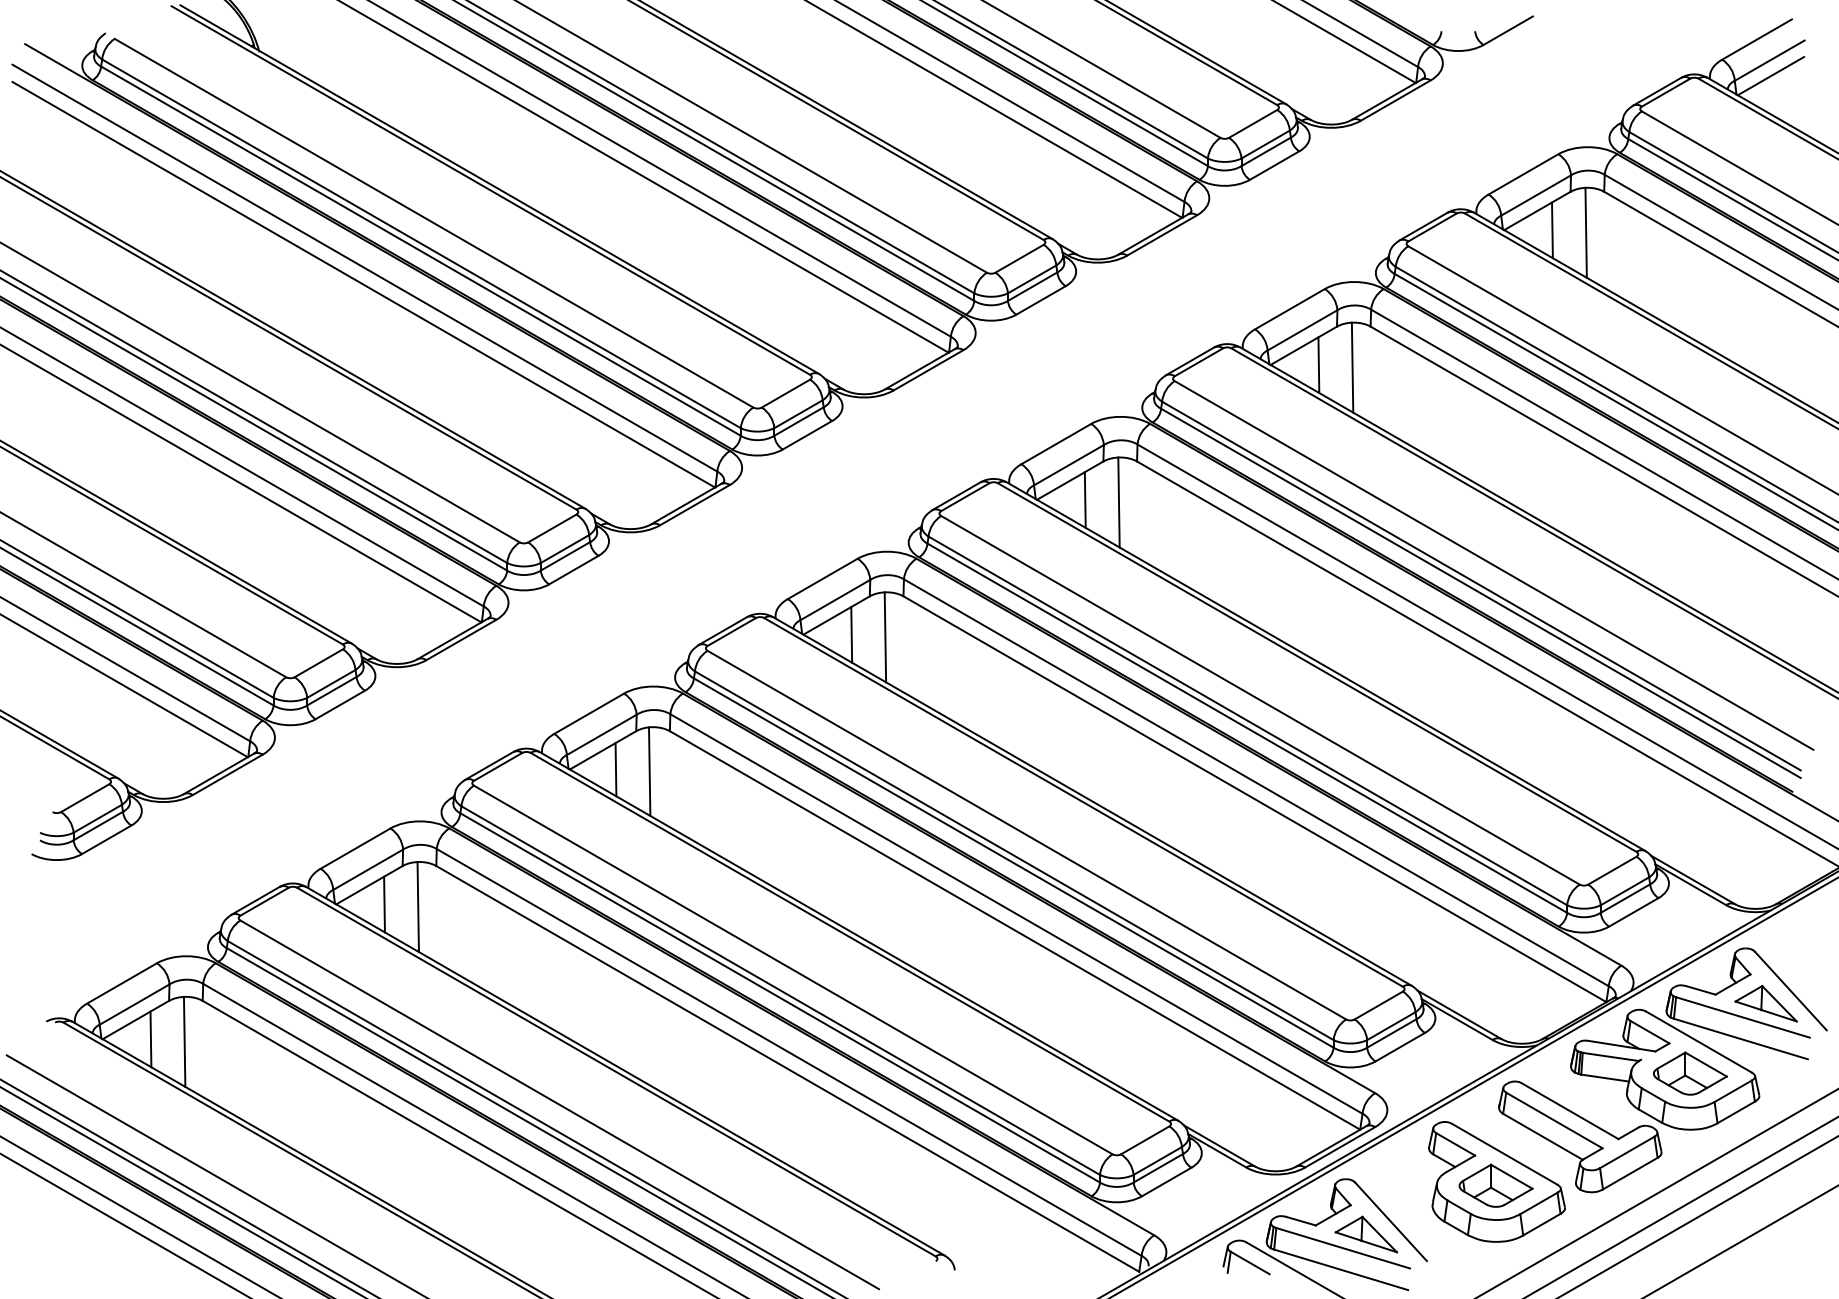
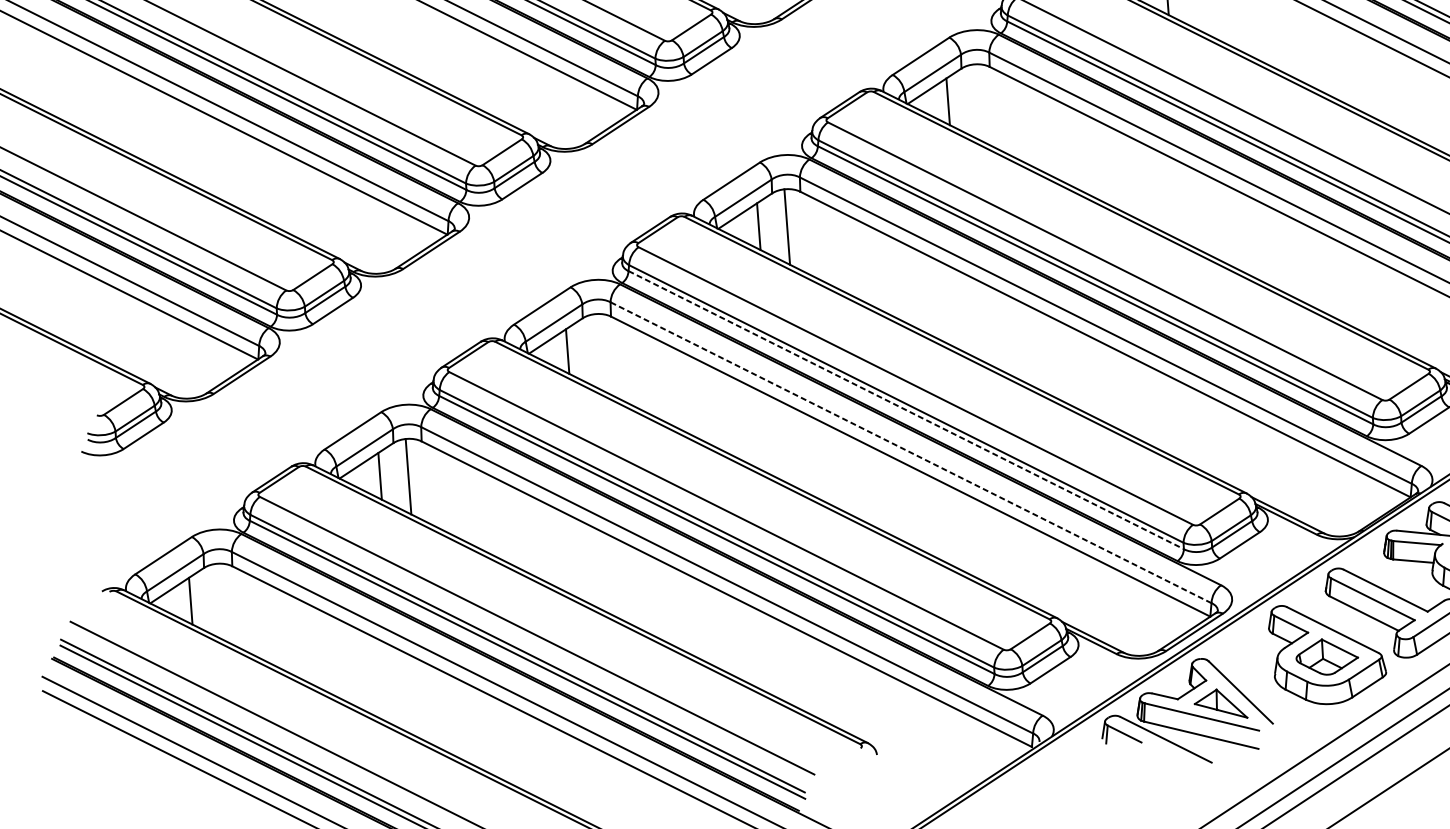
line: (1118, 502) -> (976, 102), removed
line: (649, 771) -> (595, 351), removed
line: (1014, 863) -> (906, 410), solid -> dashed
line: (1016, 913) -> (911, 452), solid -> dashed
line: (184, 1041) -> (219, 601), removed

